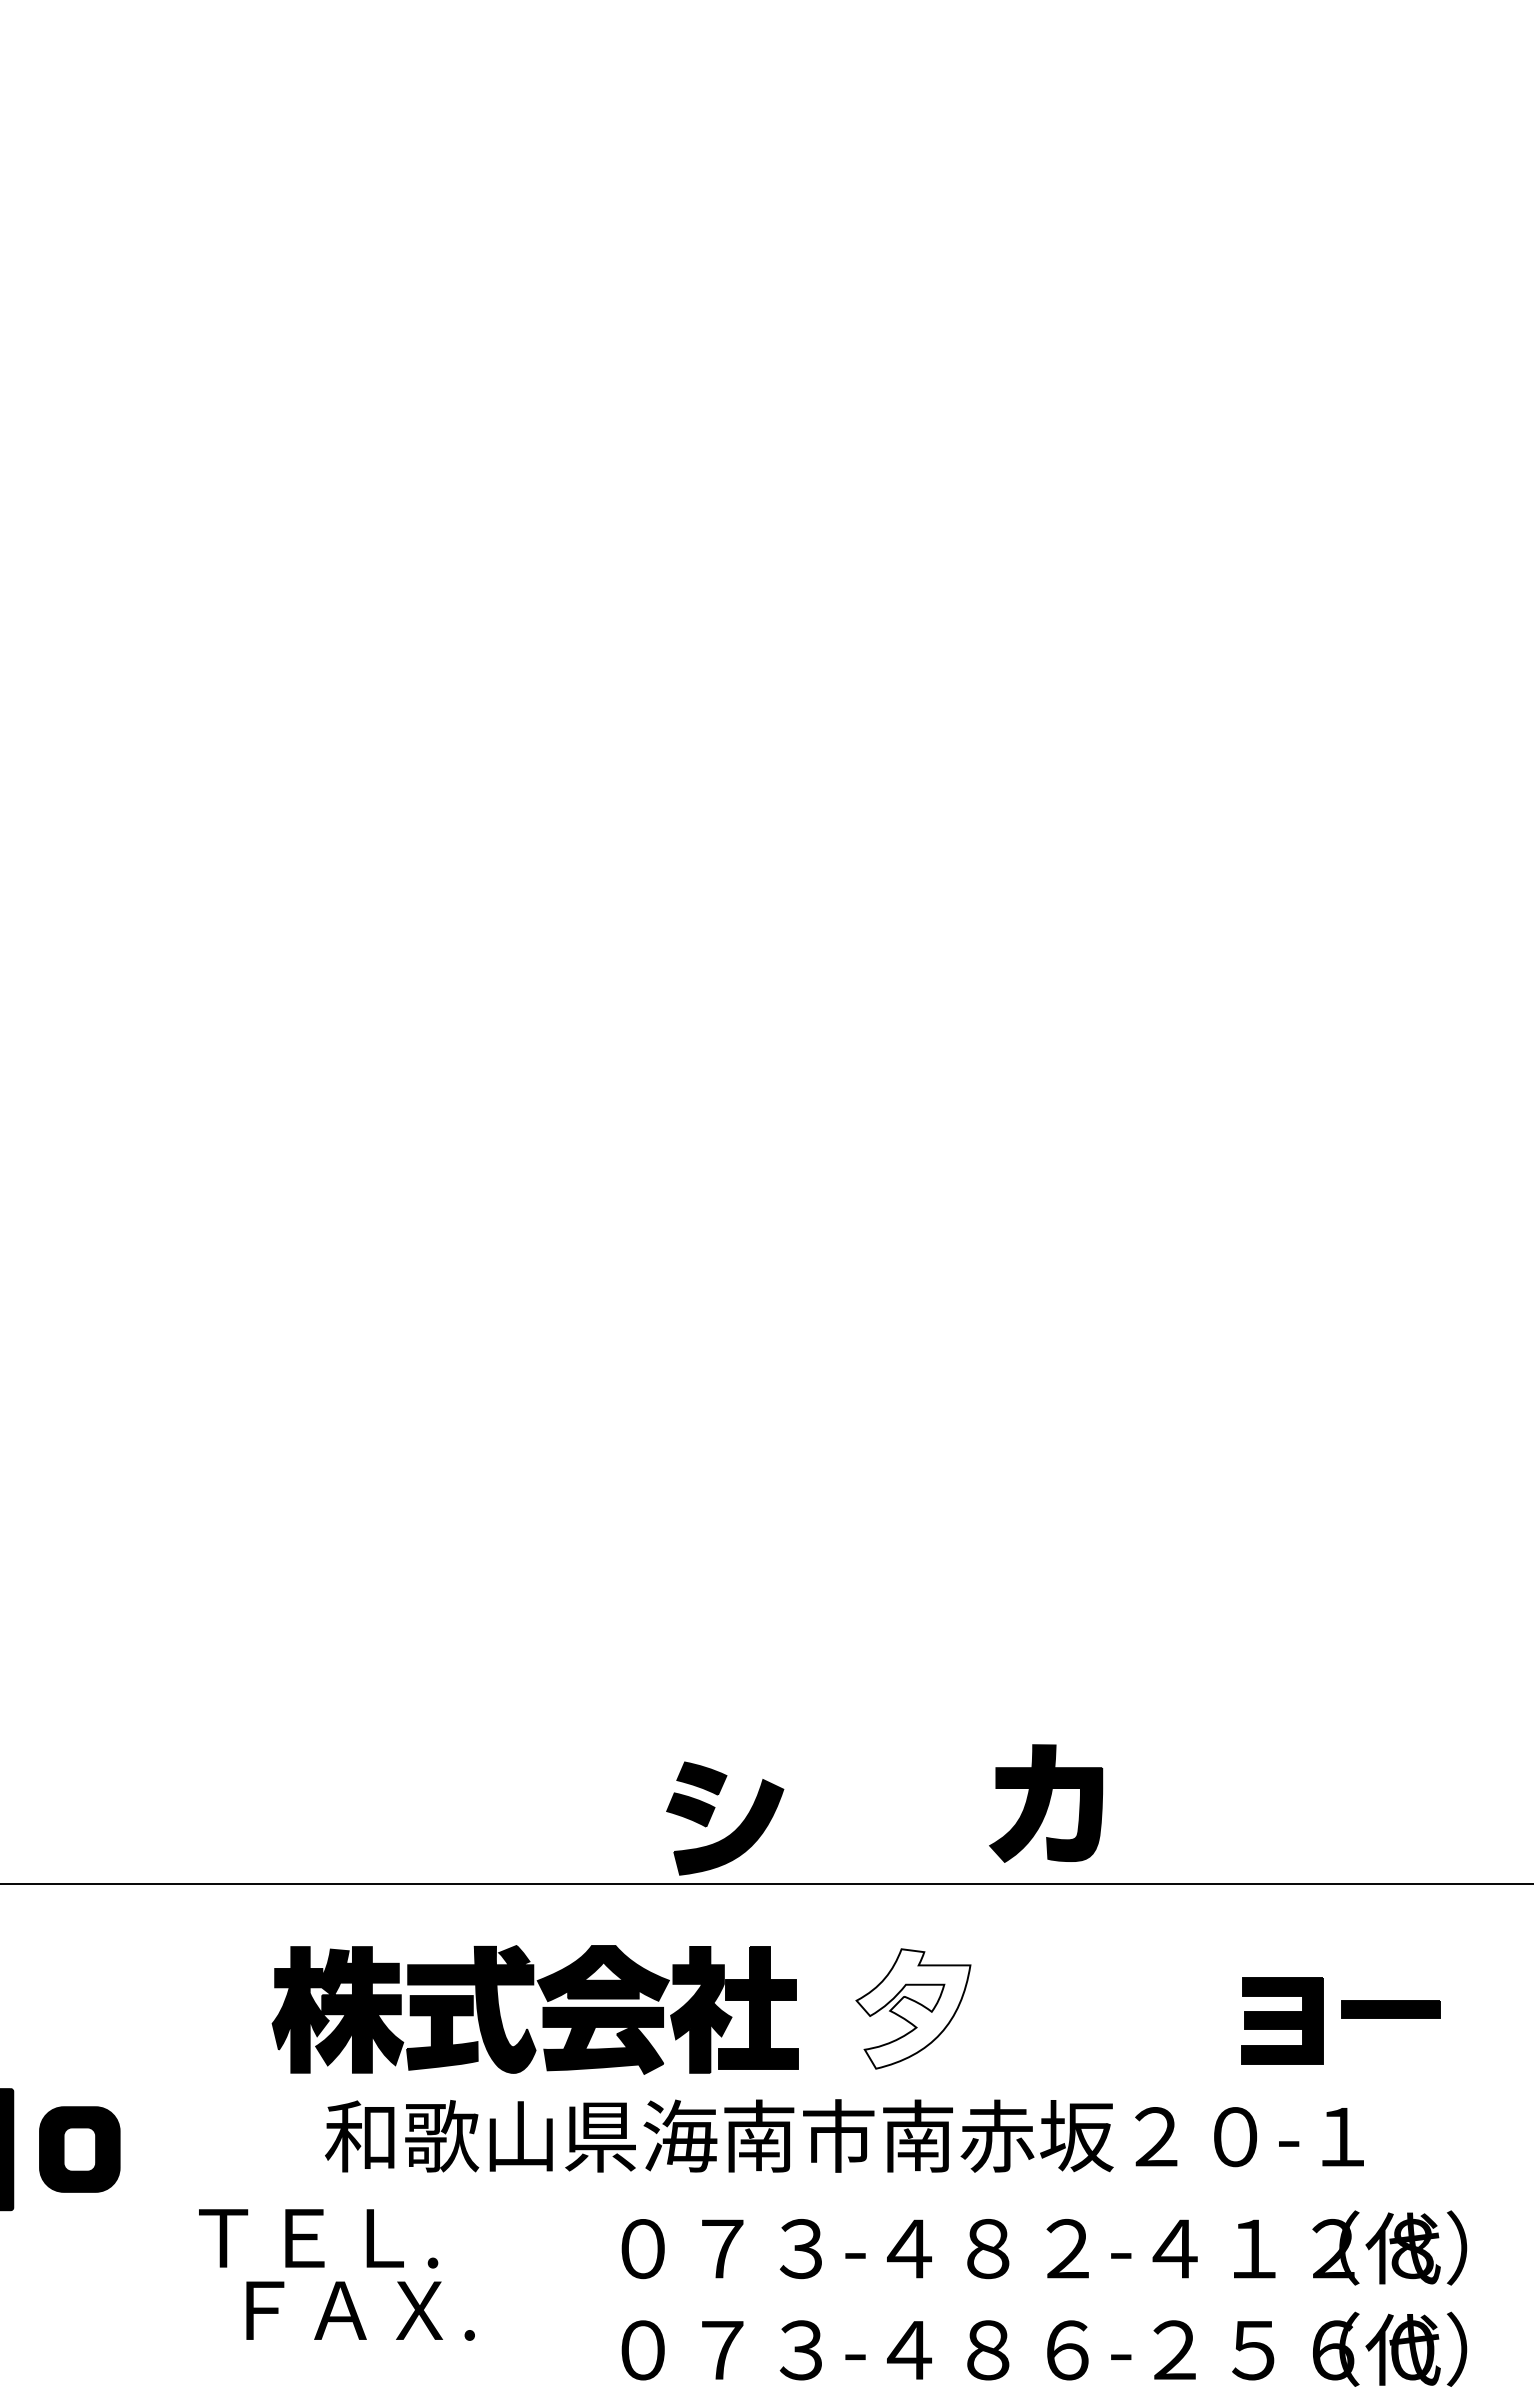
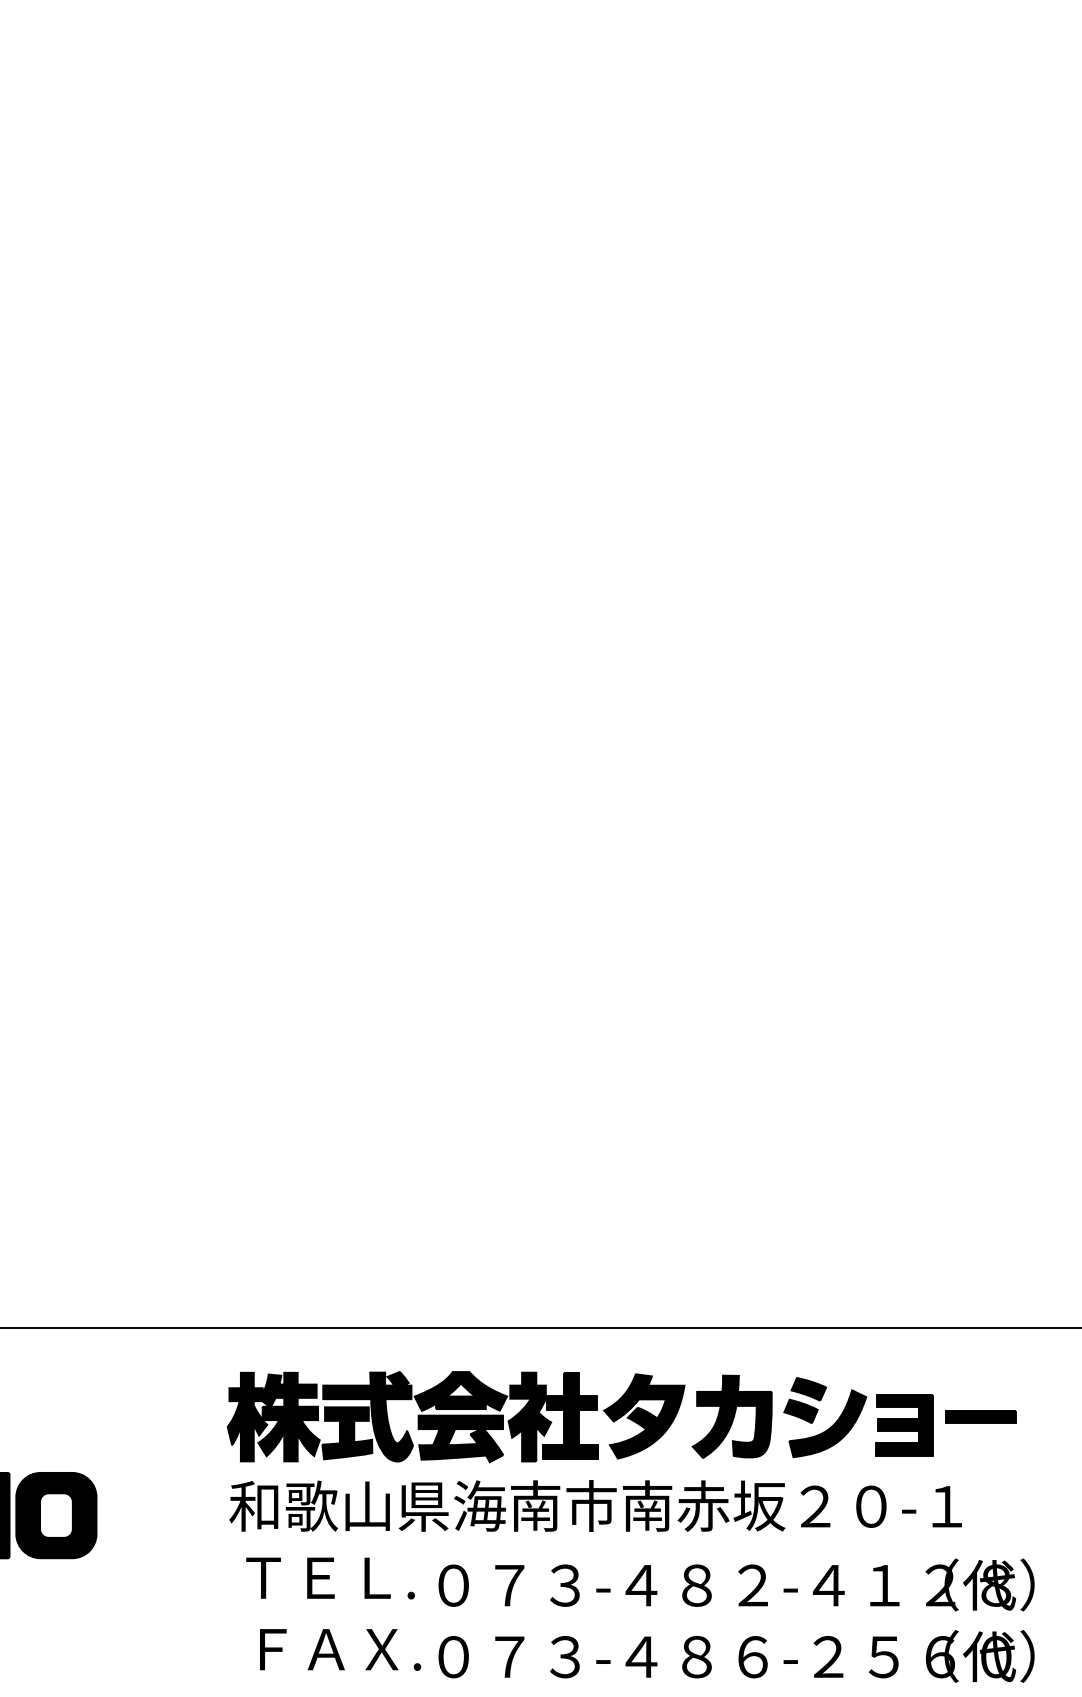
part: (1046, 1803) -> (732, 1416), moved
part: (712, 1815) -> (816, 1415), moved
fill: (913, 2008) -> (644, 1416), added
part: (542, 2009) -> (417, 1416), moved
part: (79, 2149) -> (56, 1515), size x1.43
text: (318, 2238) -> (330, 1578), moved
text: (360, 2310) -> (340, 1649), moved

